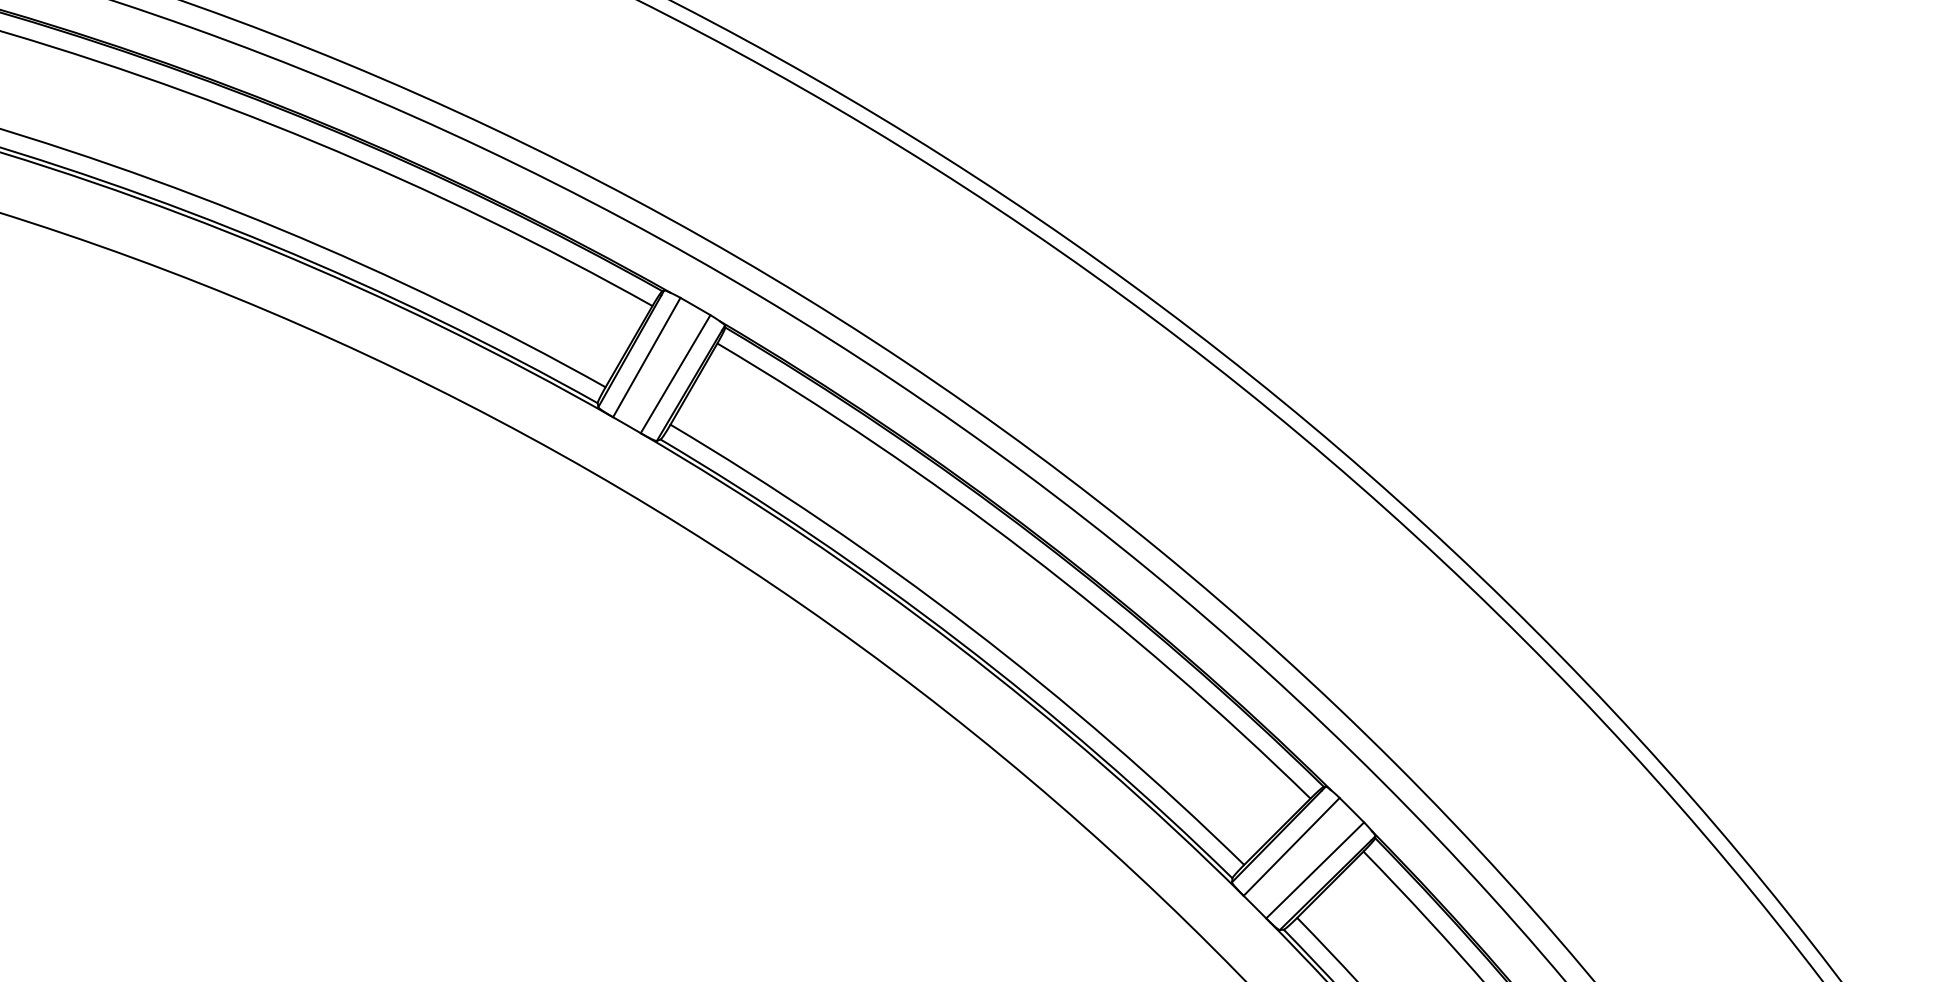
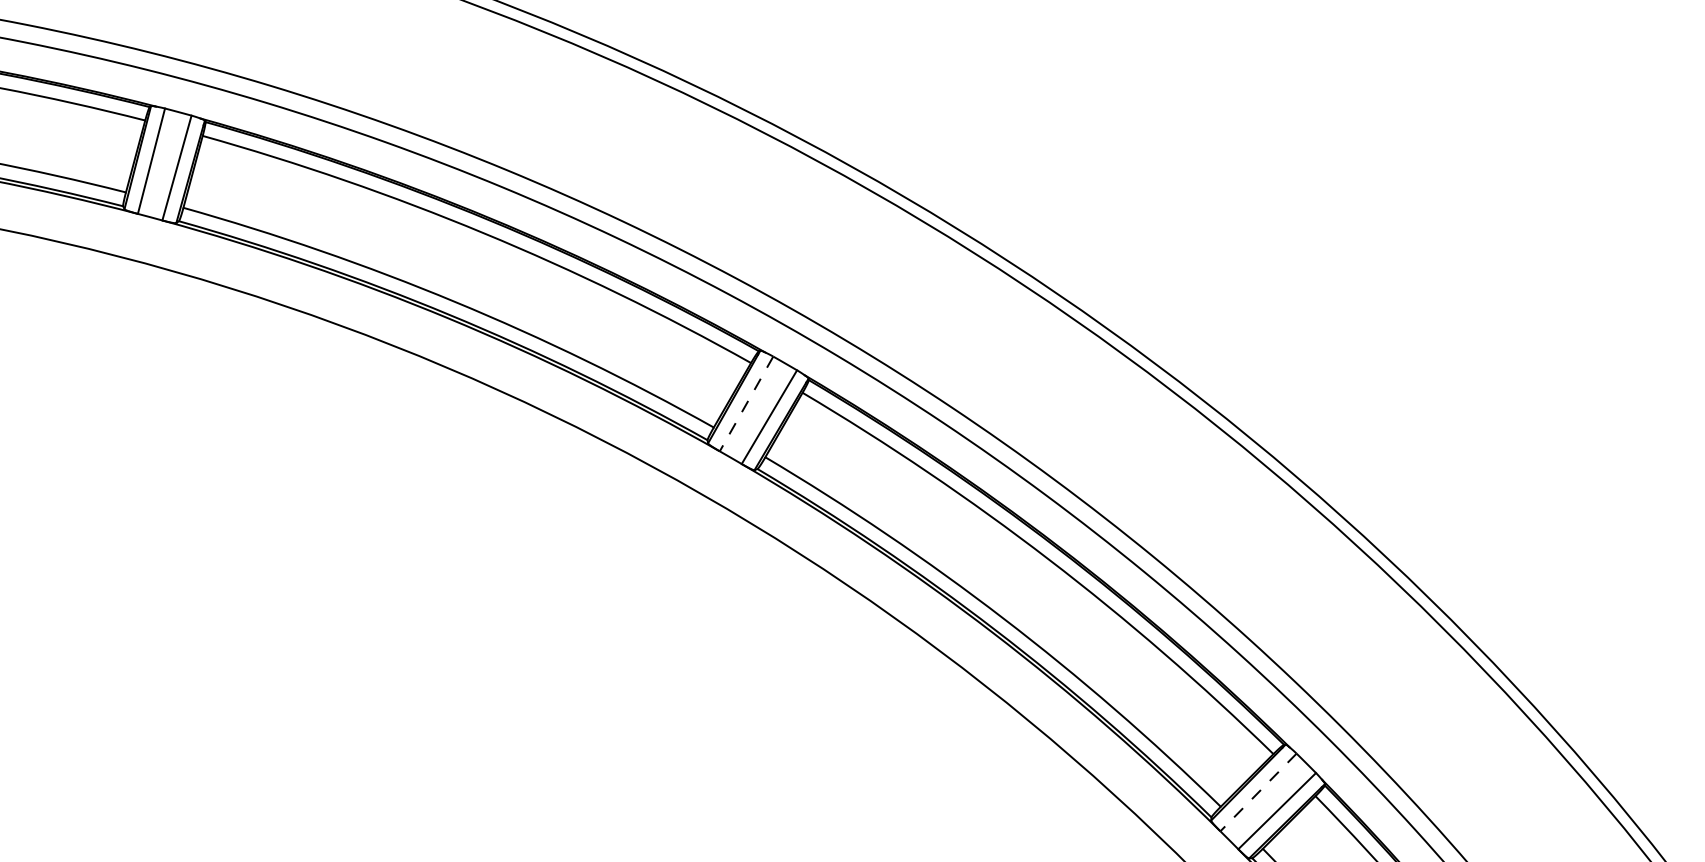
line: (646, 358) -> (746, 404), solid -> dashed
line: (1291, 846) -> (1258, 792), solid -> dashed

